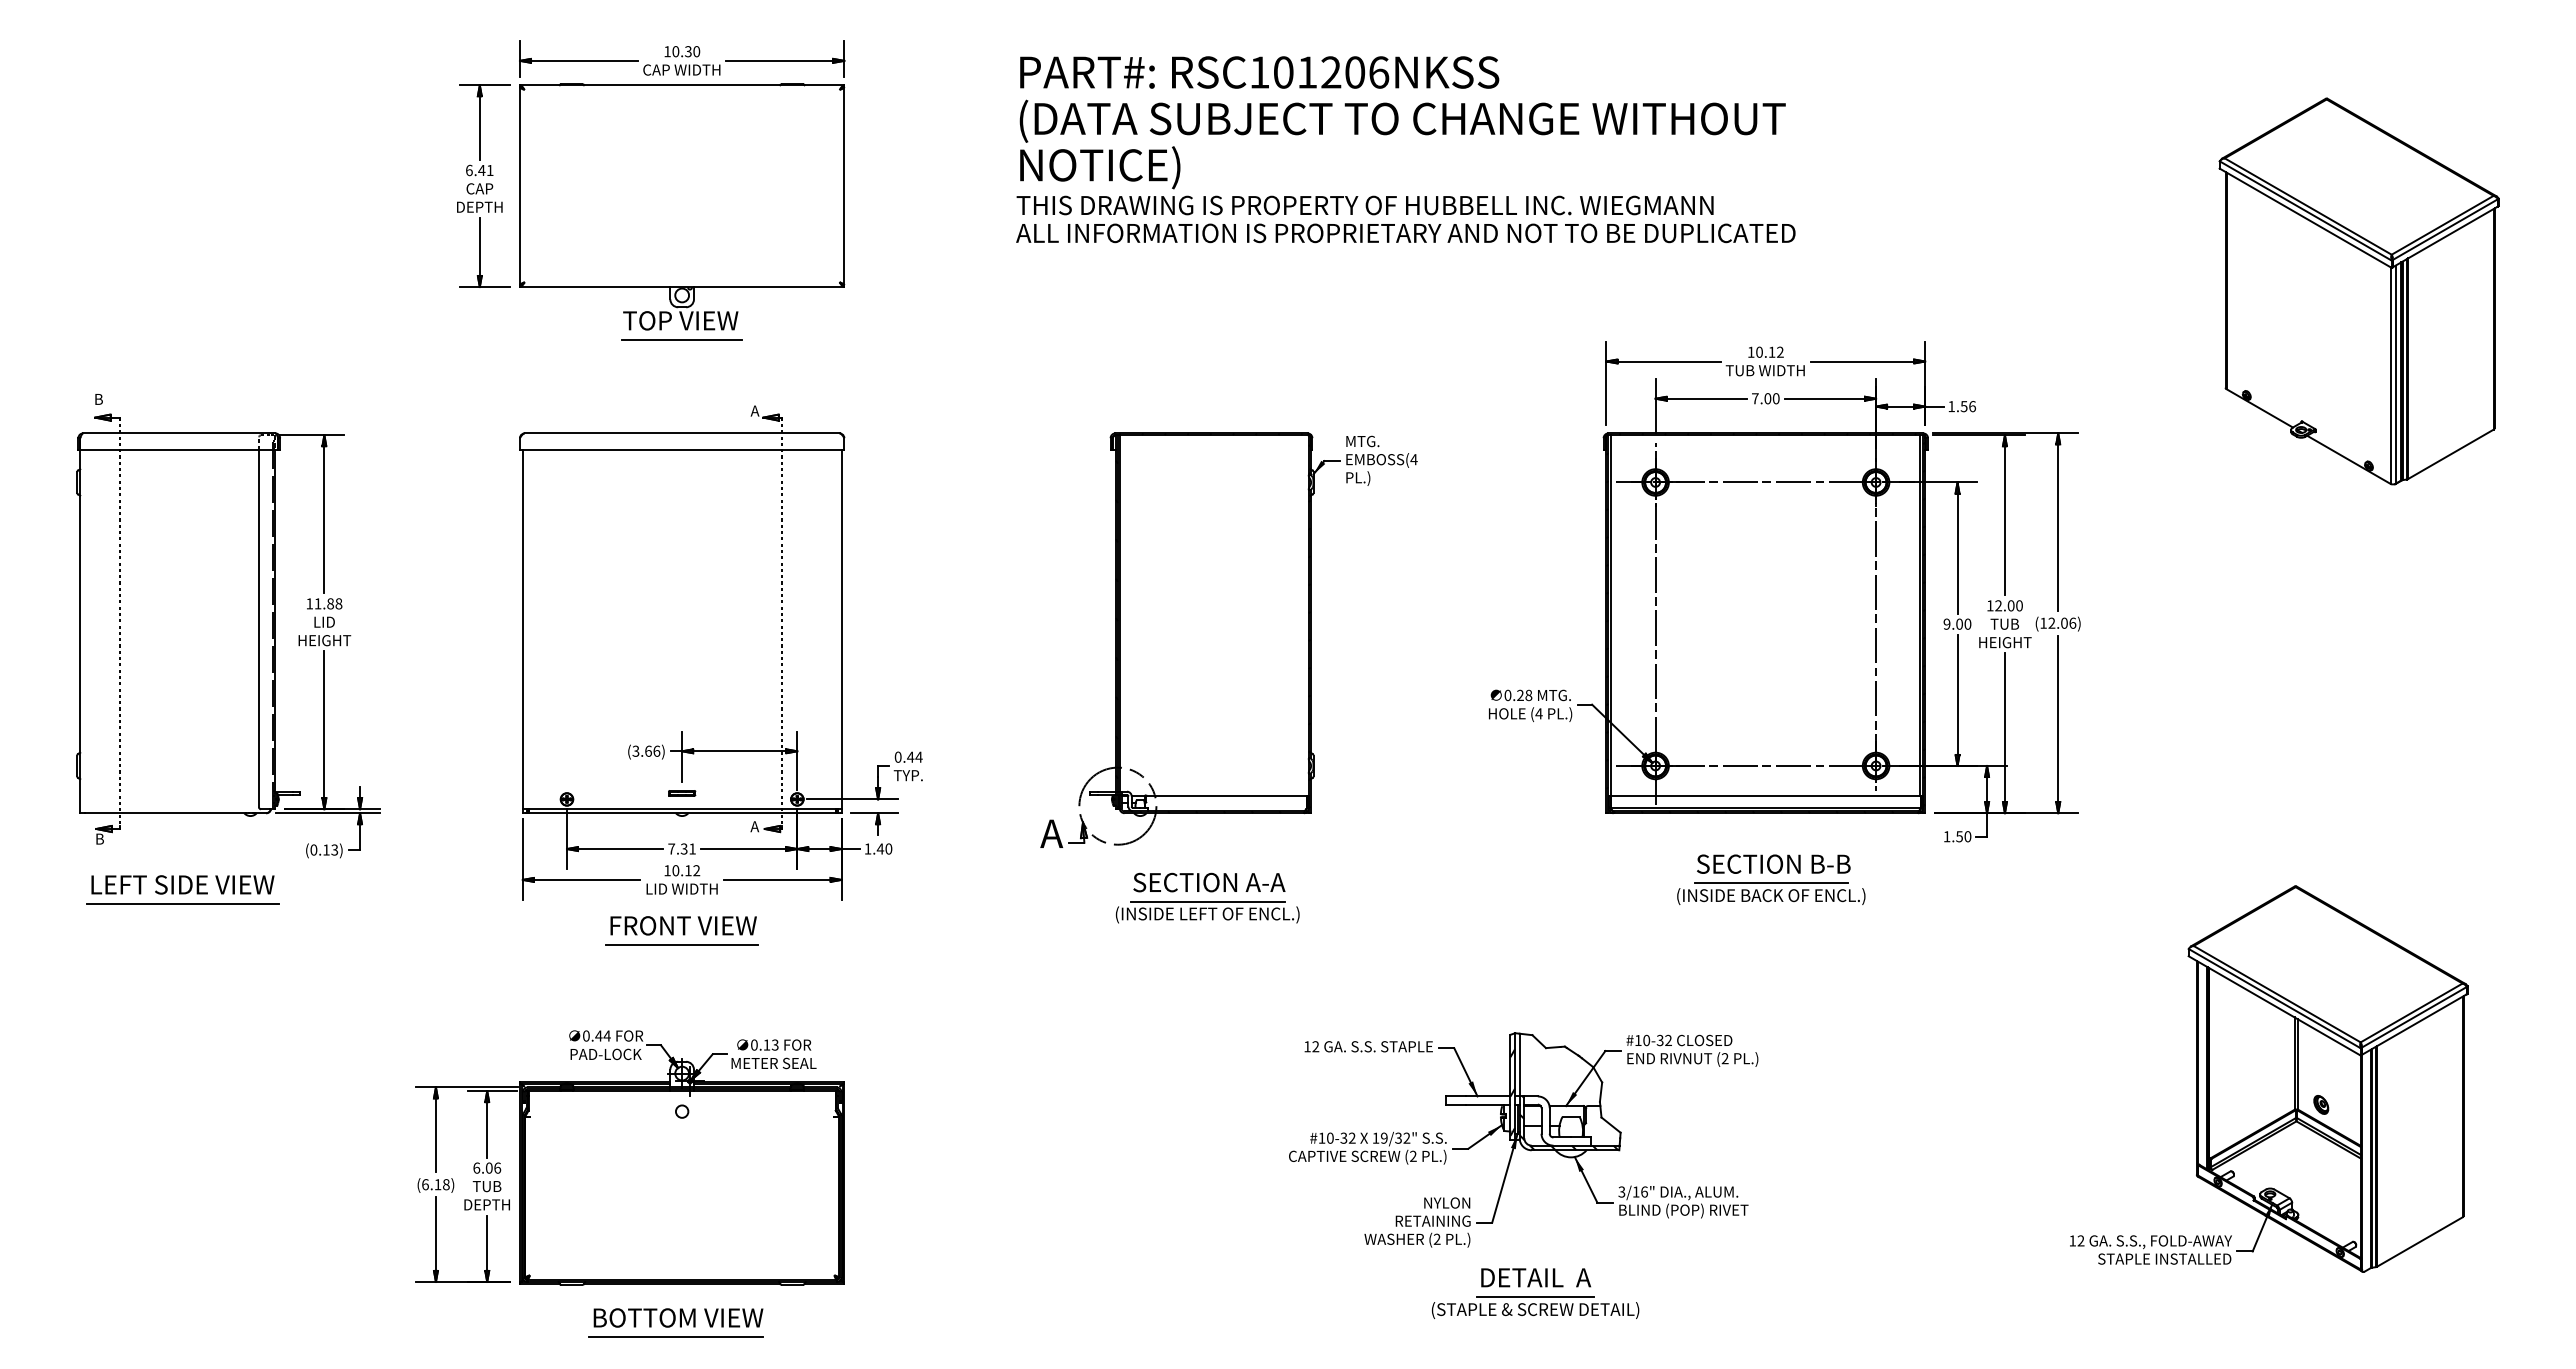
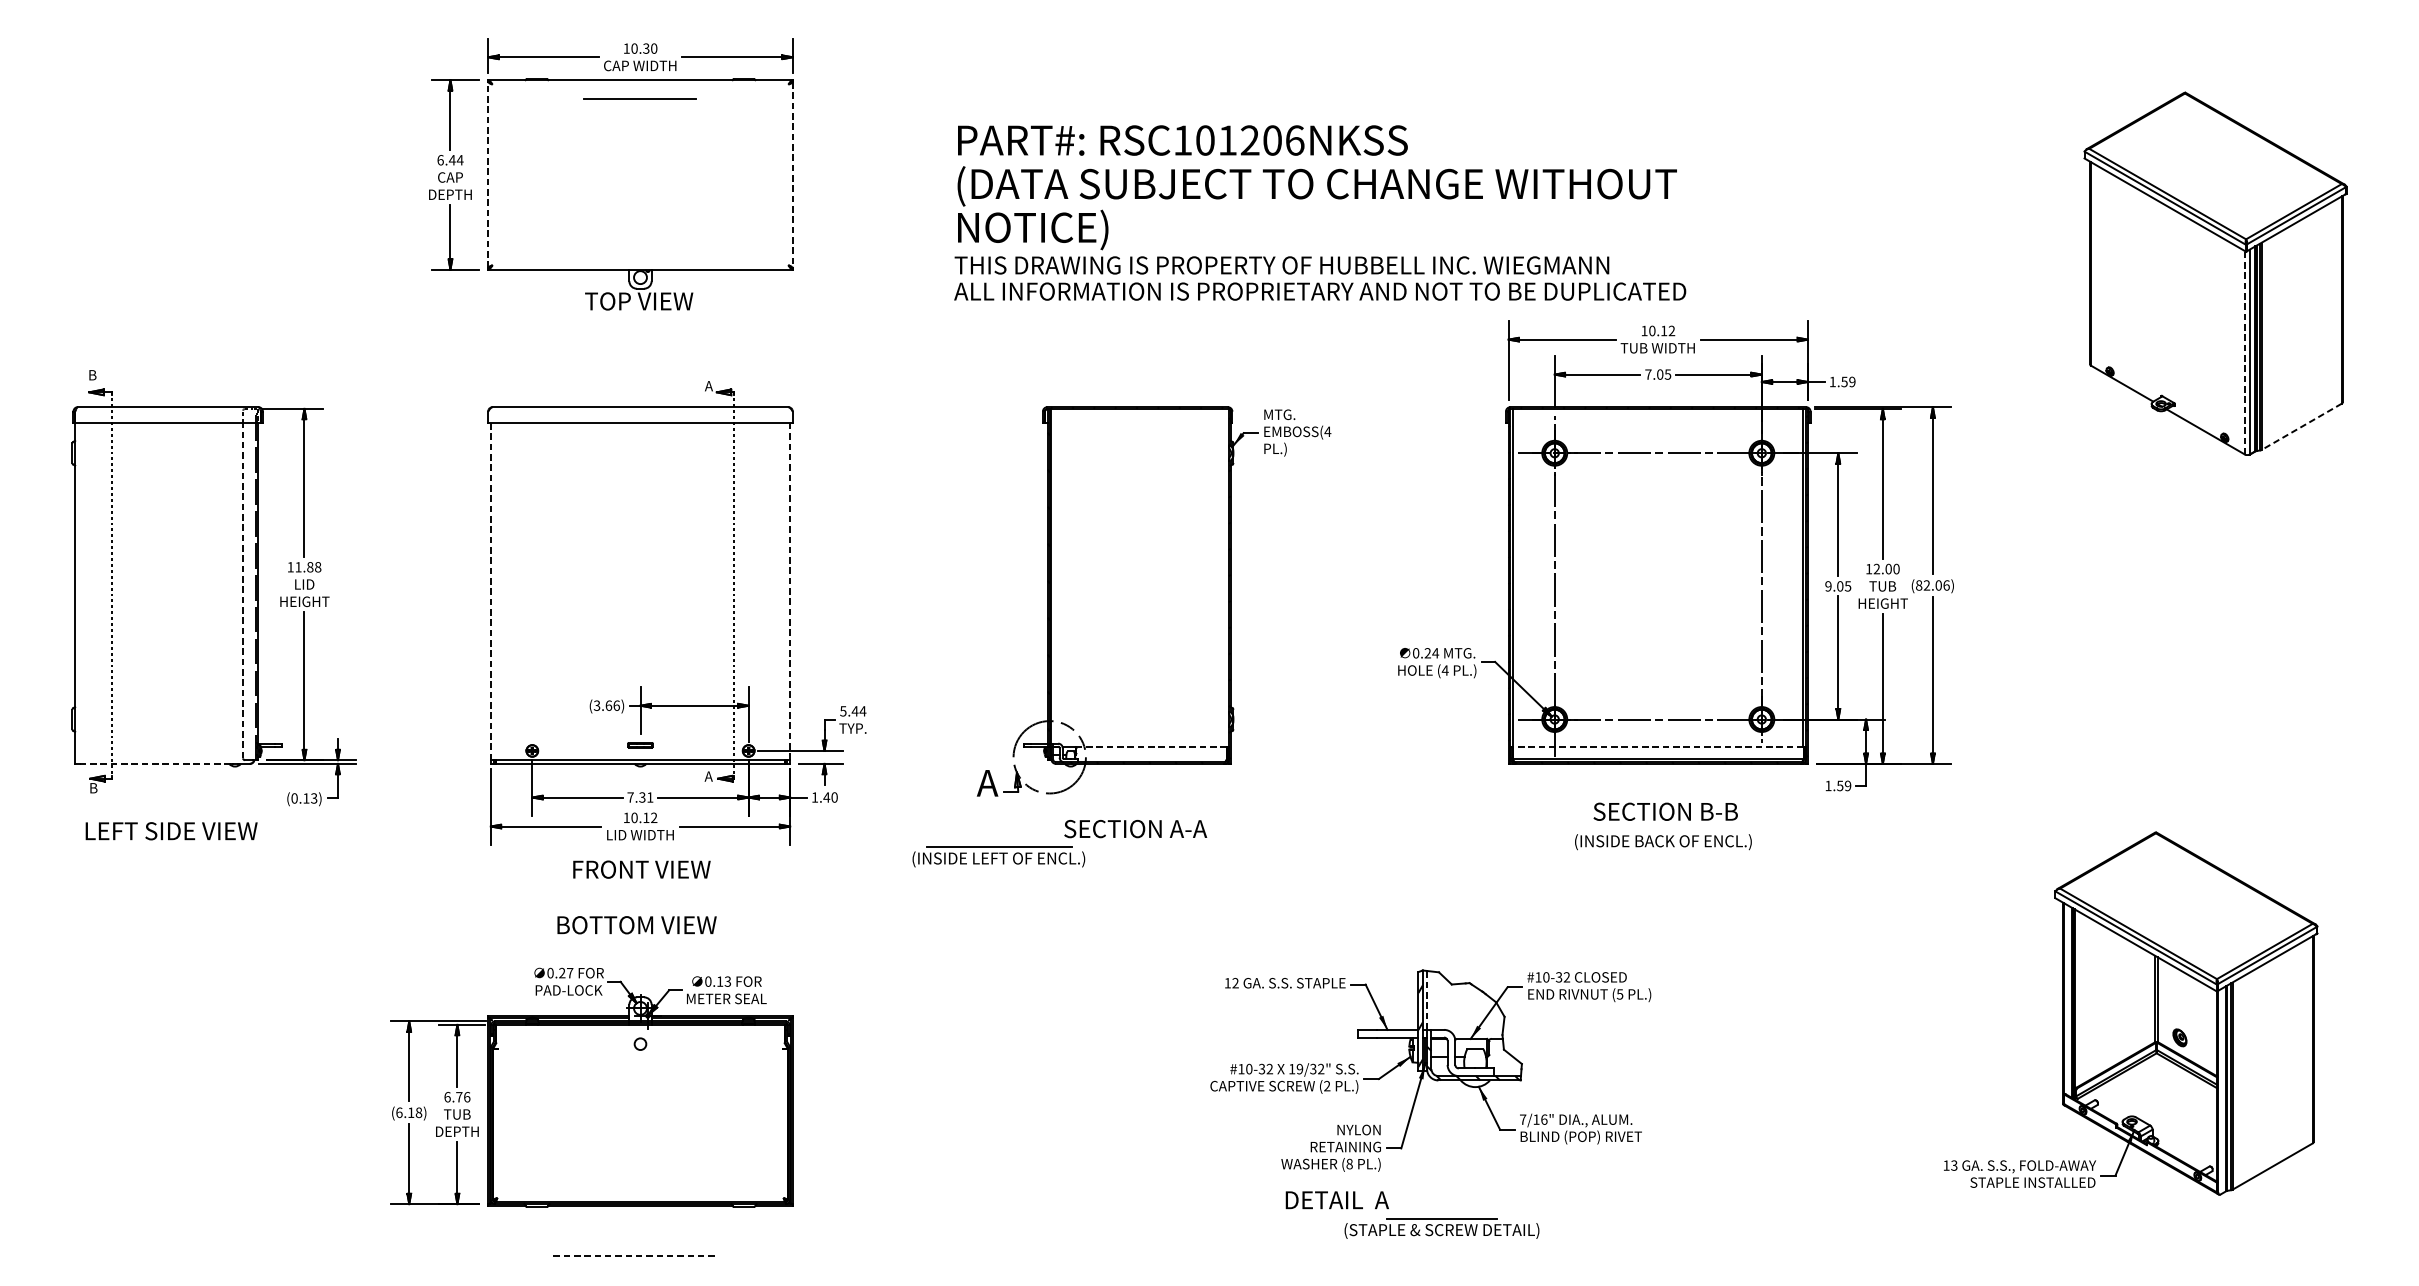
text: (1405, 149) -> (1319, 212), moved
text: (489, 170) -> (459, 160), 6.41 -> 6.44
line: (519, 185) -> (487, 174), solid -> dashed
line: (844, 186) -> (792, 175), solid -> dashed
line: (681, 339) -> (639, 98), moved
line: (2390, 375) -> (2244, 352), solid -> dashed
text: (1775, 398) -> (1667, 374), 7.00 -> 7.05
text: (1972, 406) -> (1852, 381), 1.56 -> 1.59
line: (2450, 454) -> (2301, 426), solid -> dashed
text: (2043, 622) -> (1919, 584), (12.06) -> (82.06)
text: (1967, 623) -> (1847, 585), 9.00 -> 9.05
line: (259, 628) -> (243, 590), solid -> dashed
line: (522, 629) -> (490, 591), solid -> dashed
line: (841, 629) -> (790, 591), solid -> dashed
text: (1528, 695) -> (1435, 653), 0.28 -> 0.24
text: (897, 756) -> (842, 710), 0.44 -> 5.44
line: (1226, 795) -> (1151, 747), solid -> dashed
line: (1765, 795) -> (1657, 747), solid -> dashed
line: (165, 813) -> (155, 764), solid -> dashed
text: (1967, 836) -> (1847, 785), 1.50 -> 1.59
line: (1770, 883) -> (1662, 829), removed
line: (182, 904) -> (171, 849), removed
part: (1207, 912) -> (998, 857), moved
line: (682, 945) -> (640, 888), removed
text: (602, 1035) -> (565, 972), 0.44 -> 0.27
text: (1724, 1058) -> (1619, 994), (2 -> (5
line: (1519, 1064) -> (1426, 999), solid -> dashed
text: (489, 1167) -> (459, 1096), 6.06 -> 6.76
text: (1621, 1191) -> (1522, 1119), 3/16" -> 7/16"
text: (1436, 1238) -> (1348, 1163), (2 -> (8
text: (2080, 1241) -> (1953, 1166), 12 -> 13
text: (1536, 1277) -> (1337, 1199), moved
text: (678, 1317) -> (637, 924), moved
line: (676, 1337) -> (635, 1256), solid -> dashed

